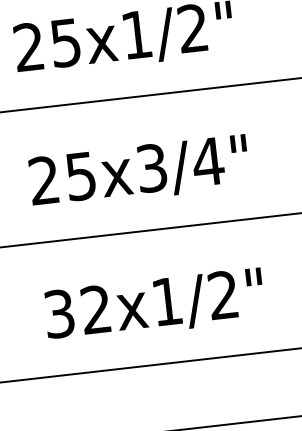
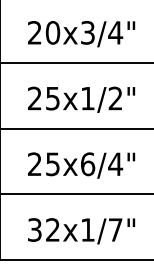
text: (153, 168) -> (88, 164), 25x3/4" -> 25x6/4"
text: (223, 294) -> (115, 229), 32x1/2" -> 32x1/7"

